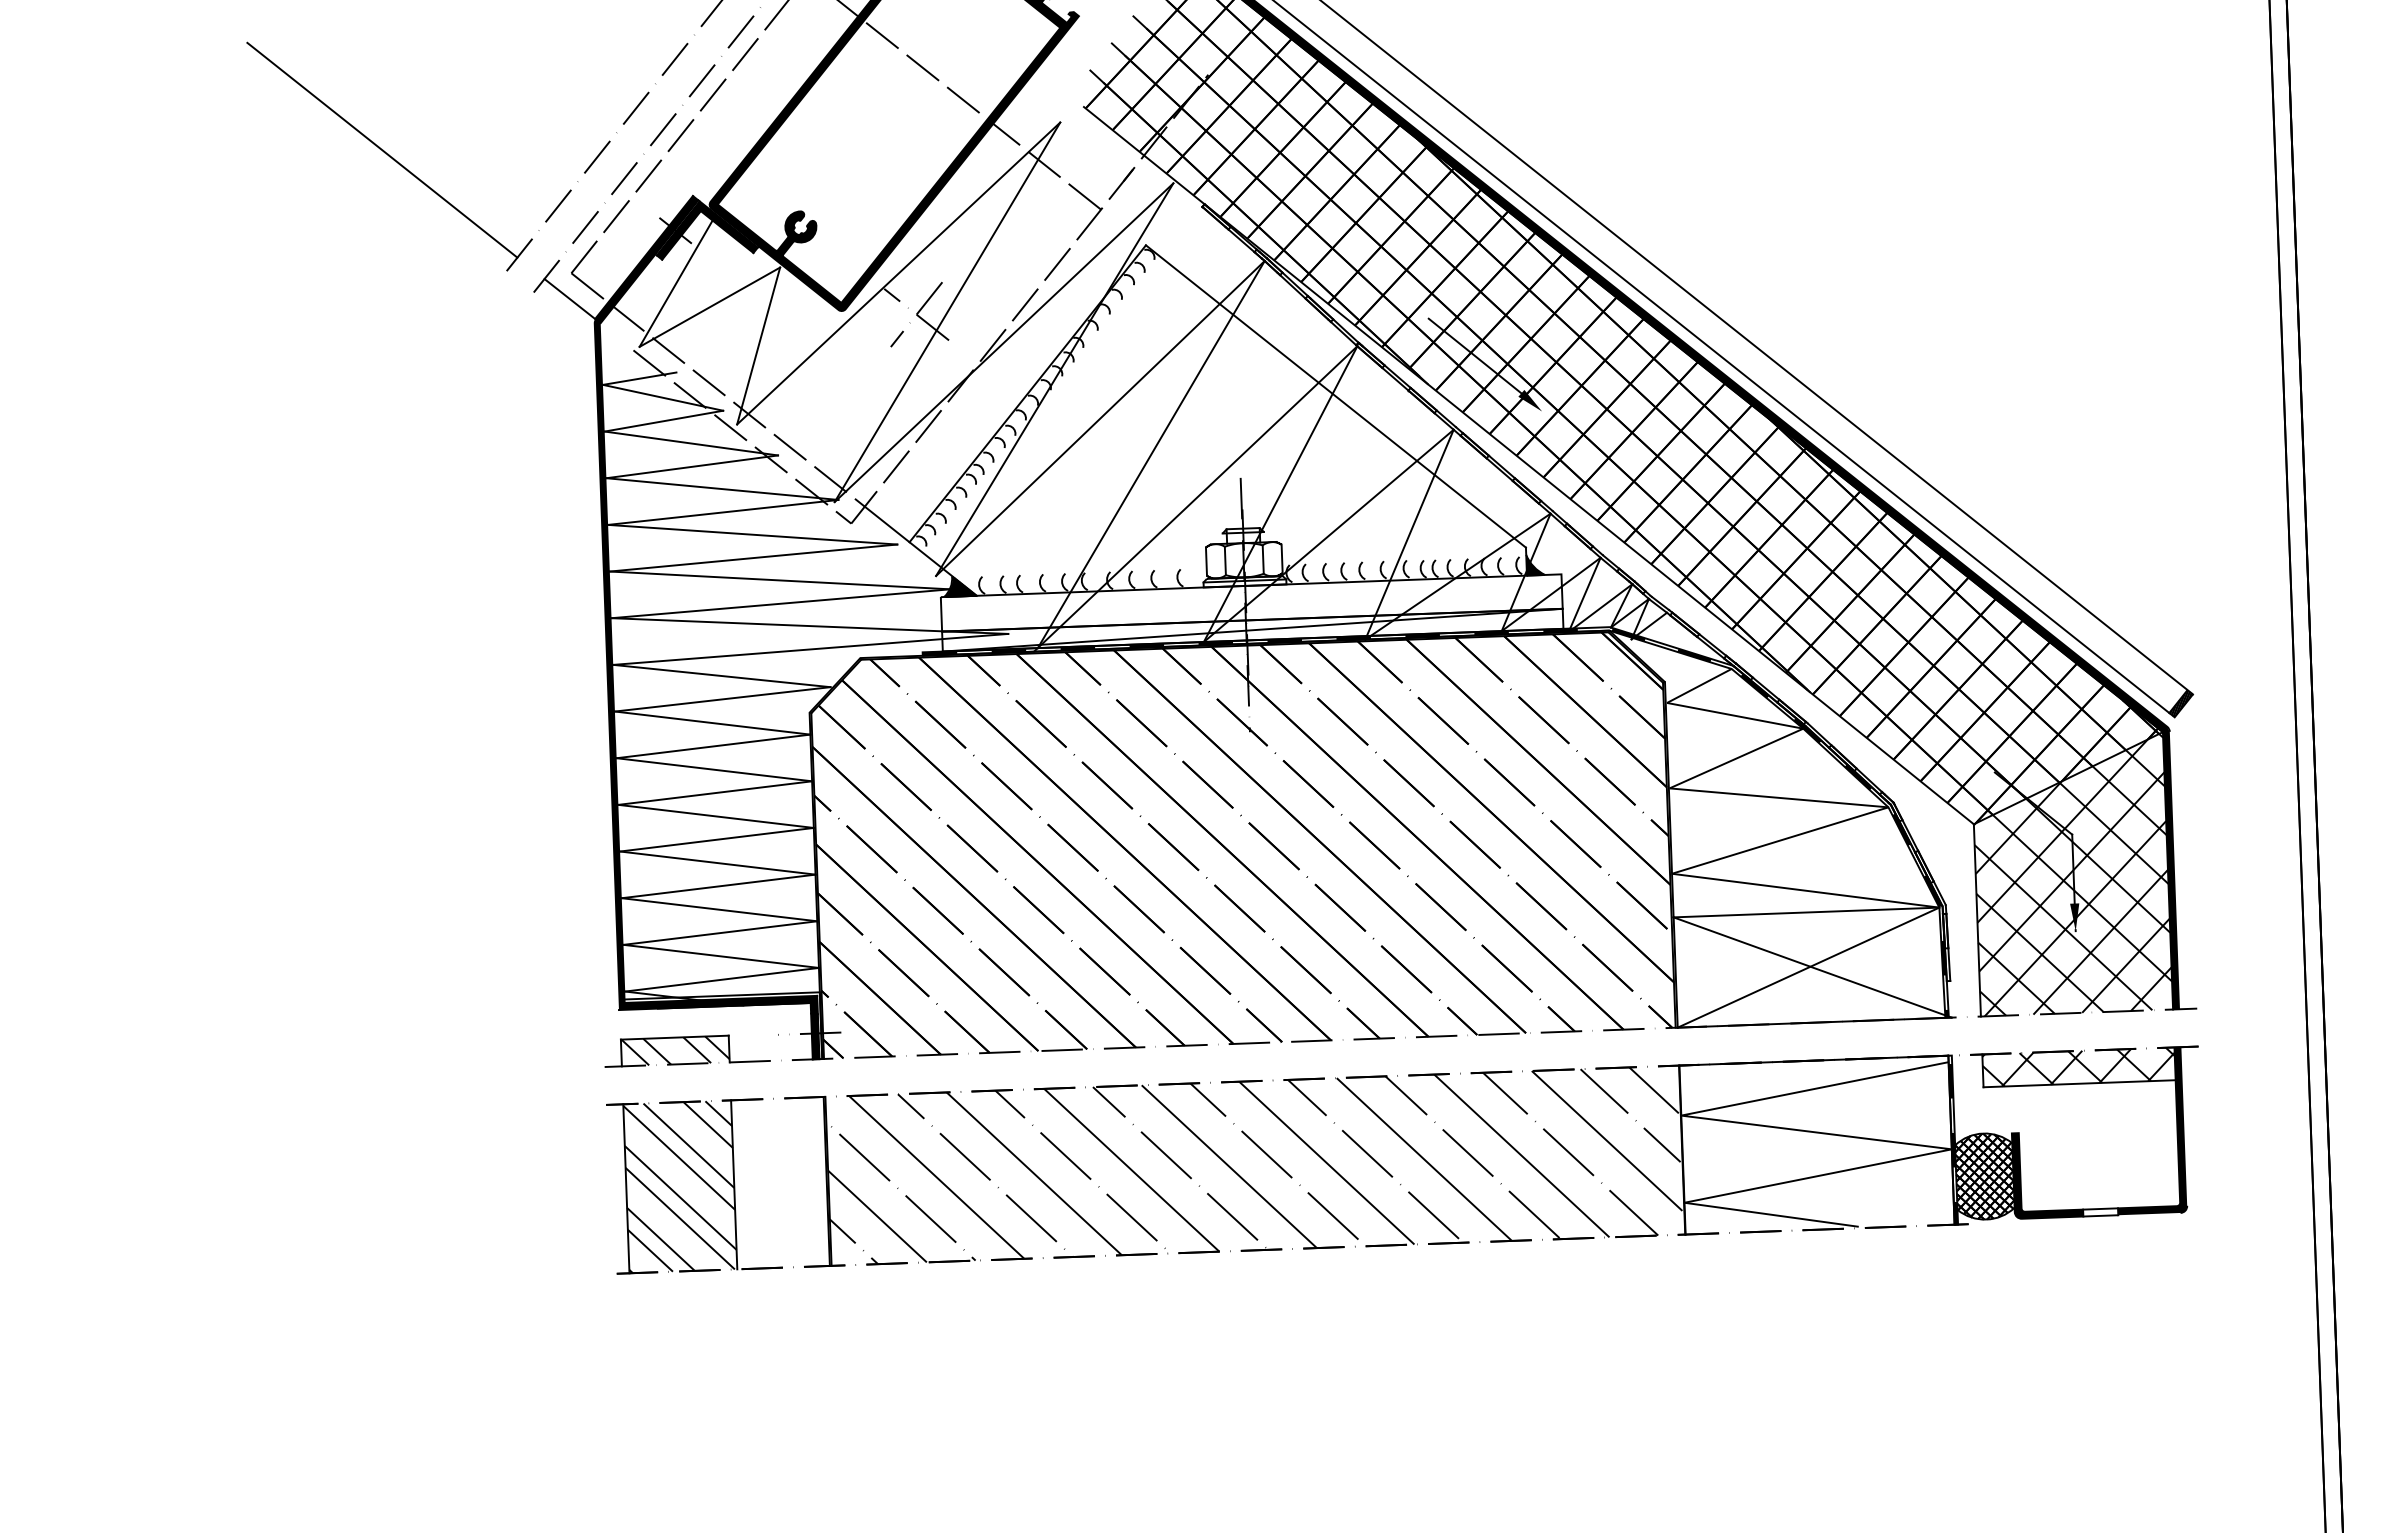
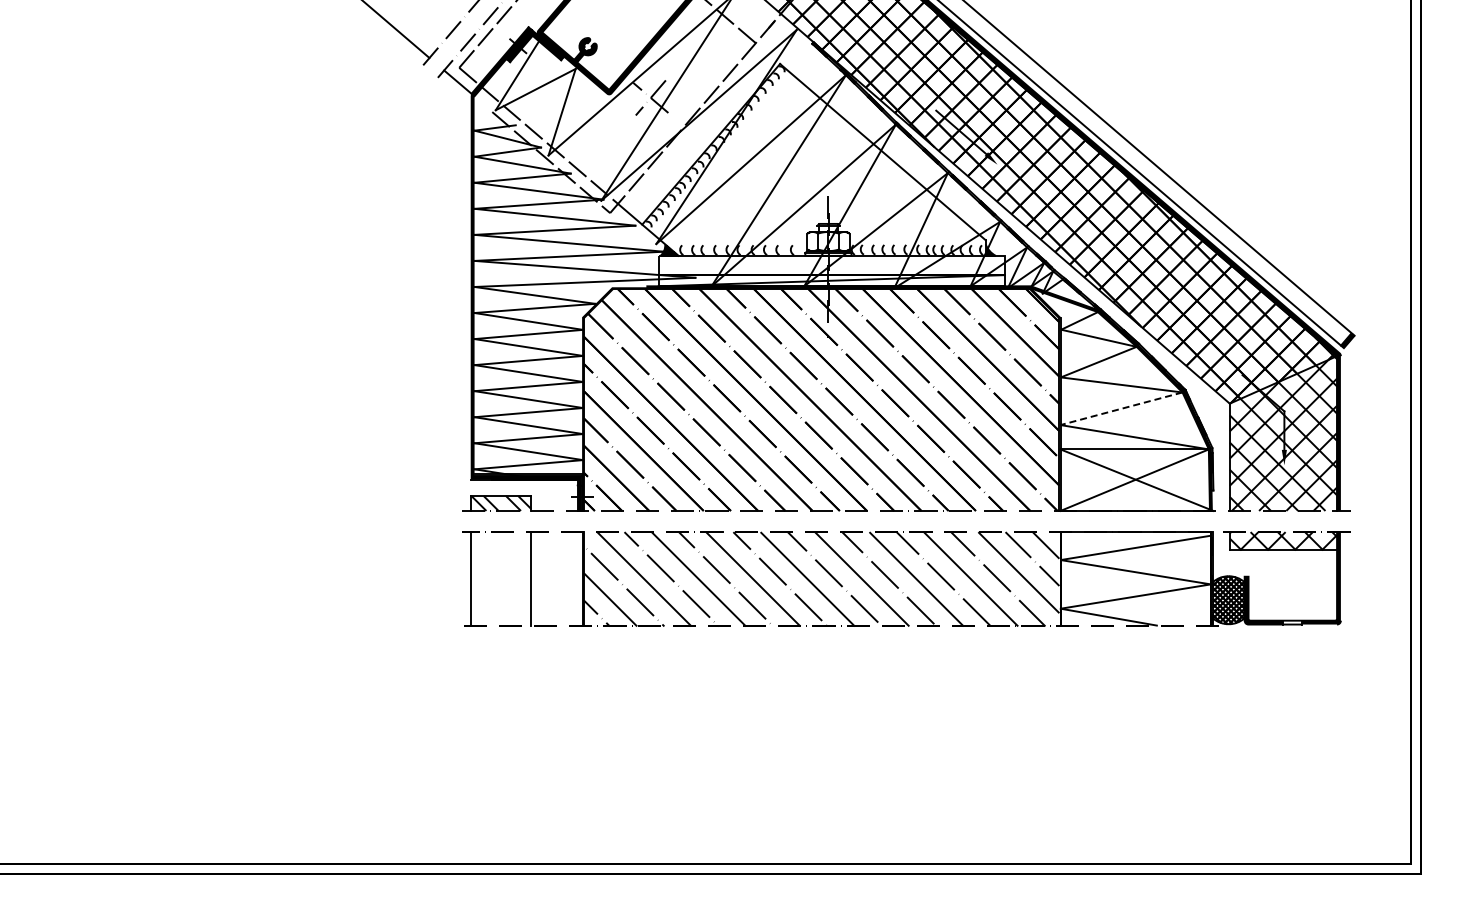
line: (1780, 840) -> (1121, 408), solid -> dashed
hatch: (680, 1187) -> (501, 579), removed

